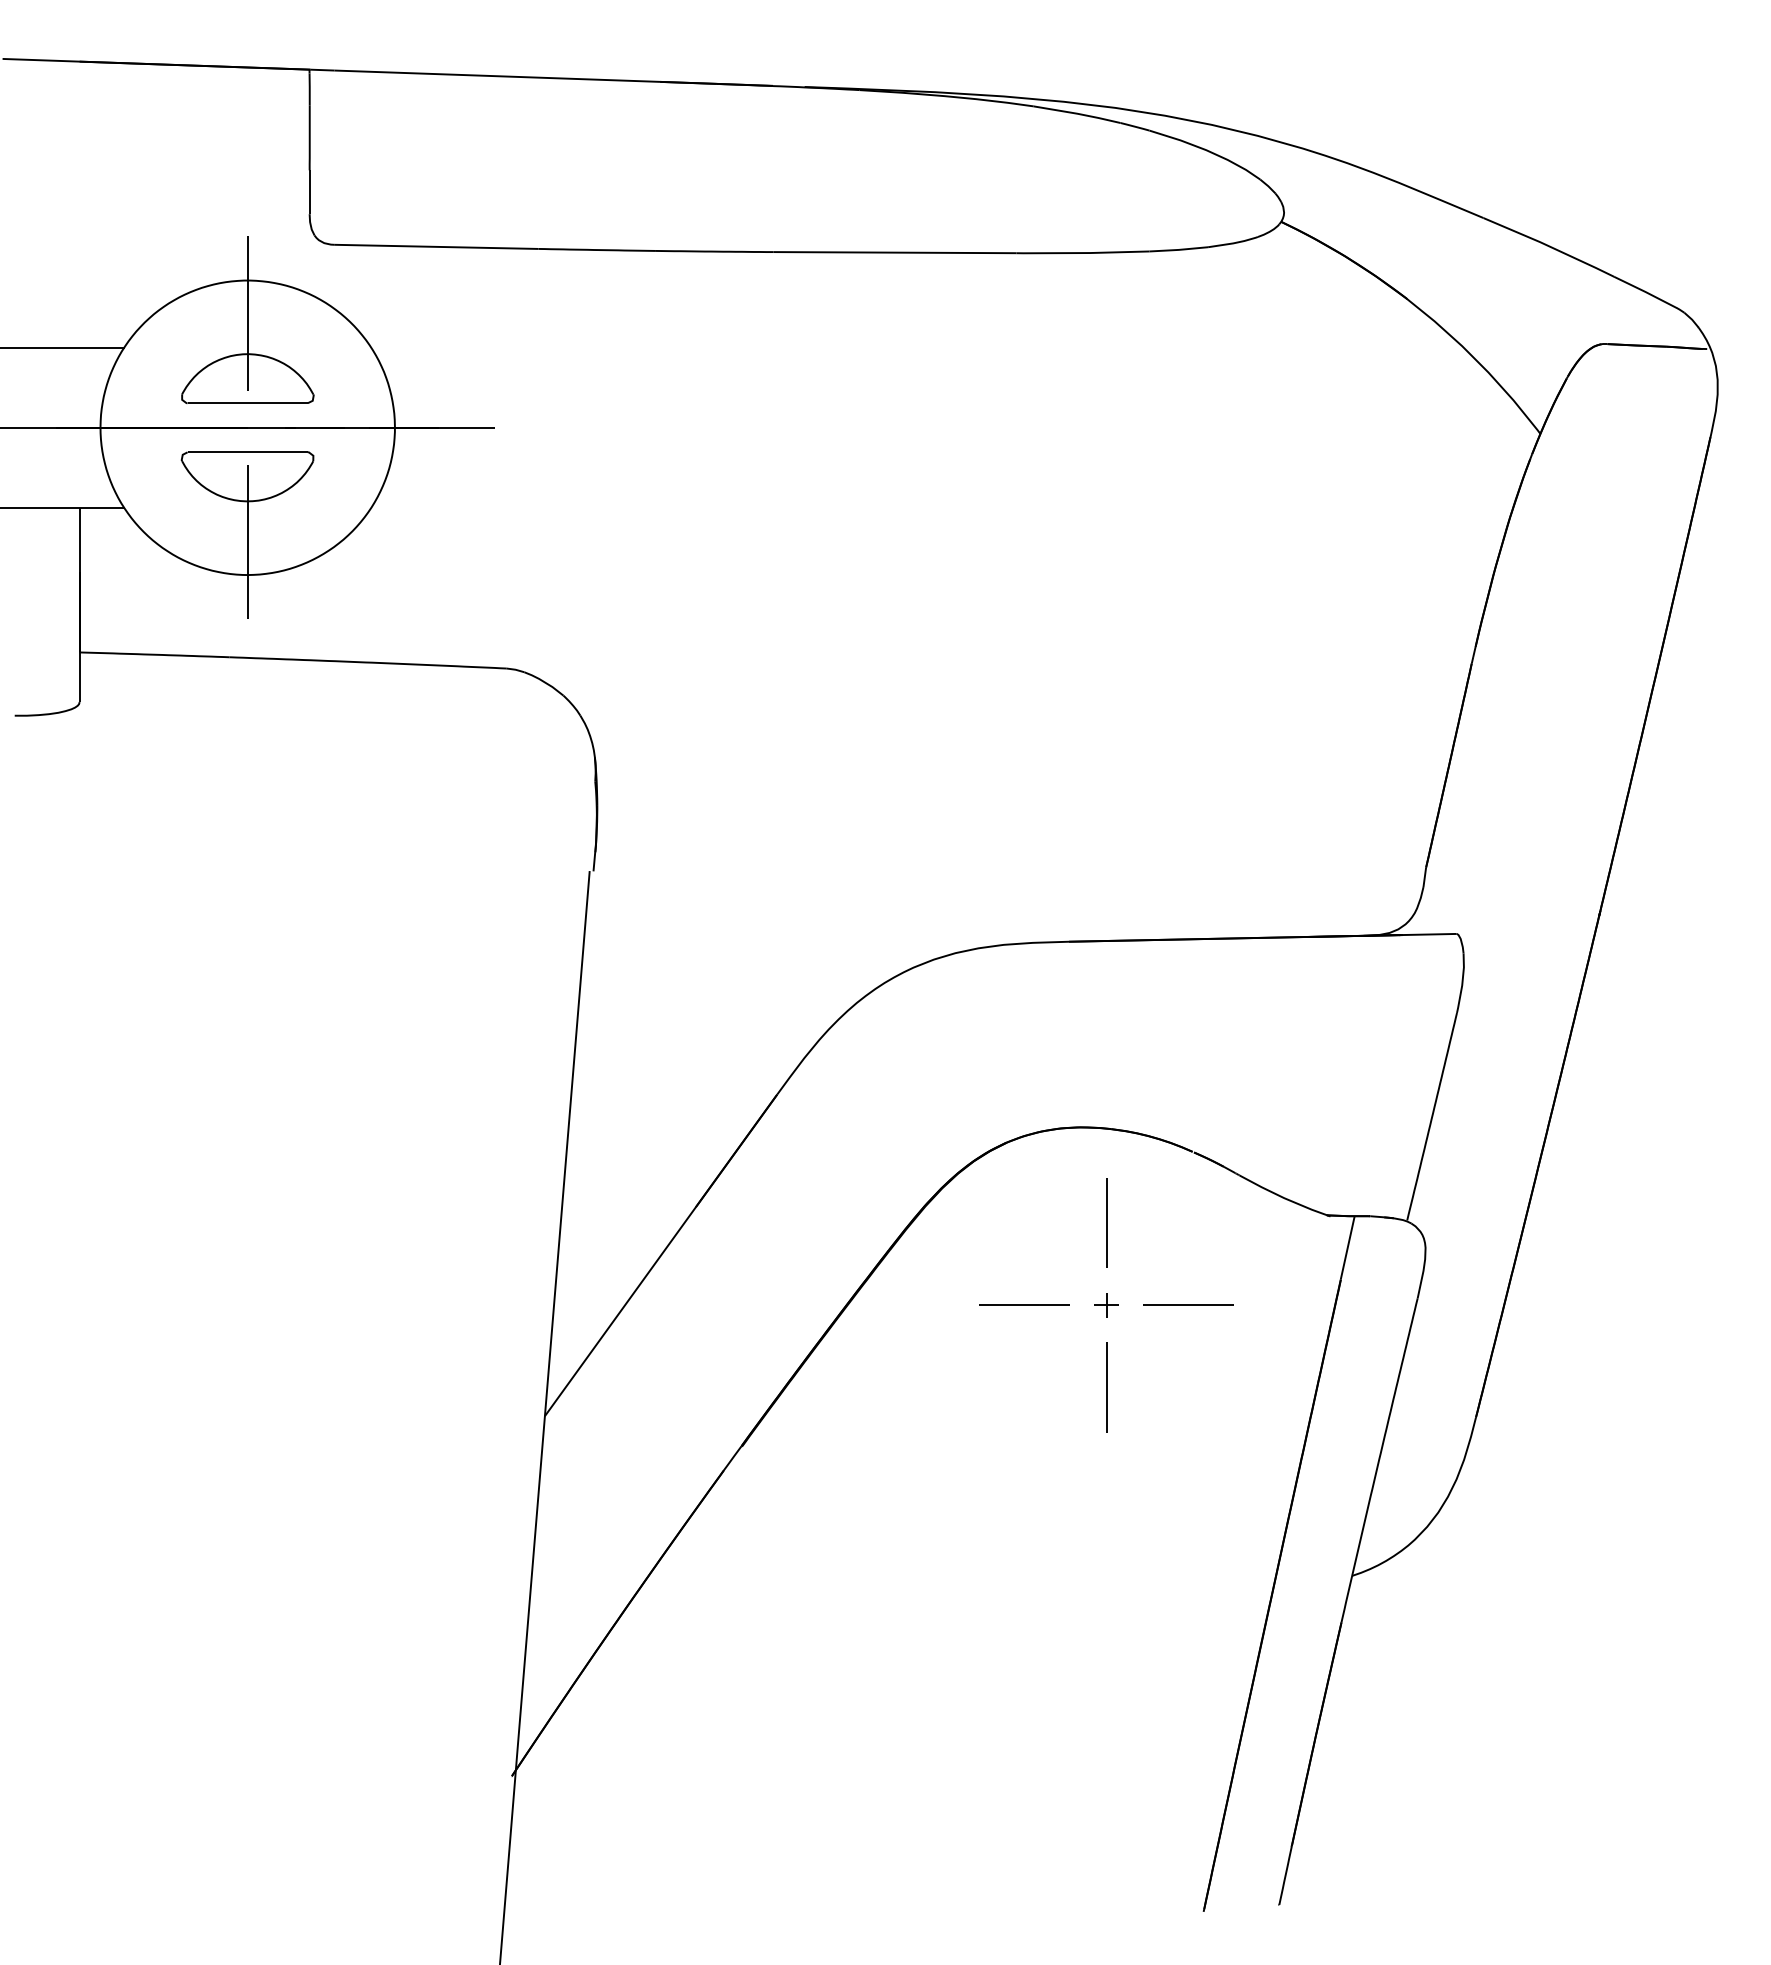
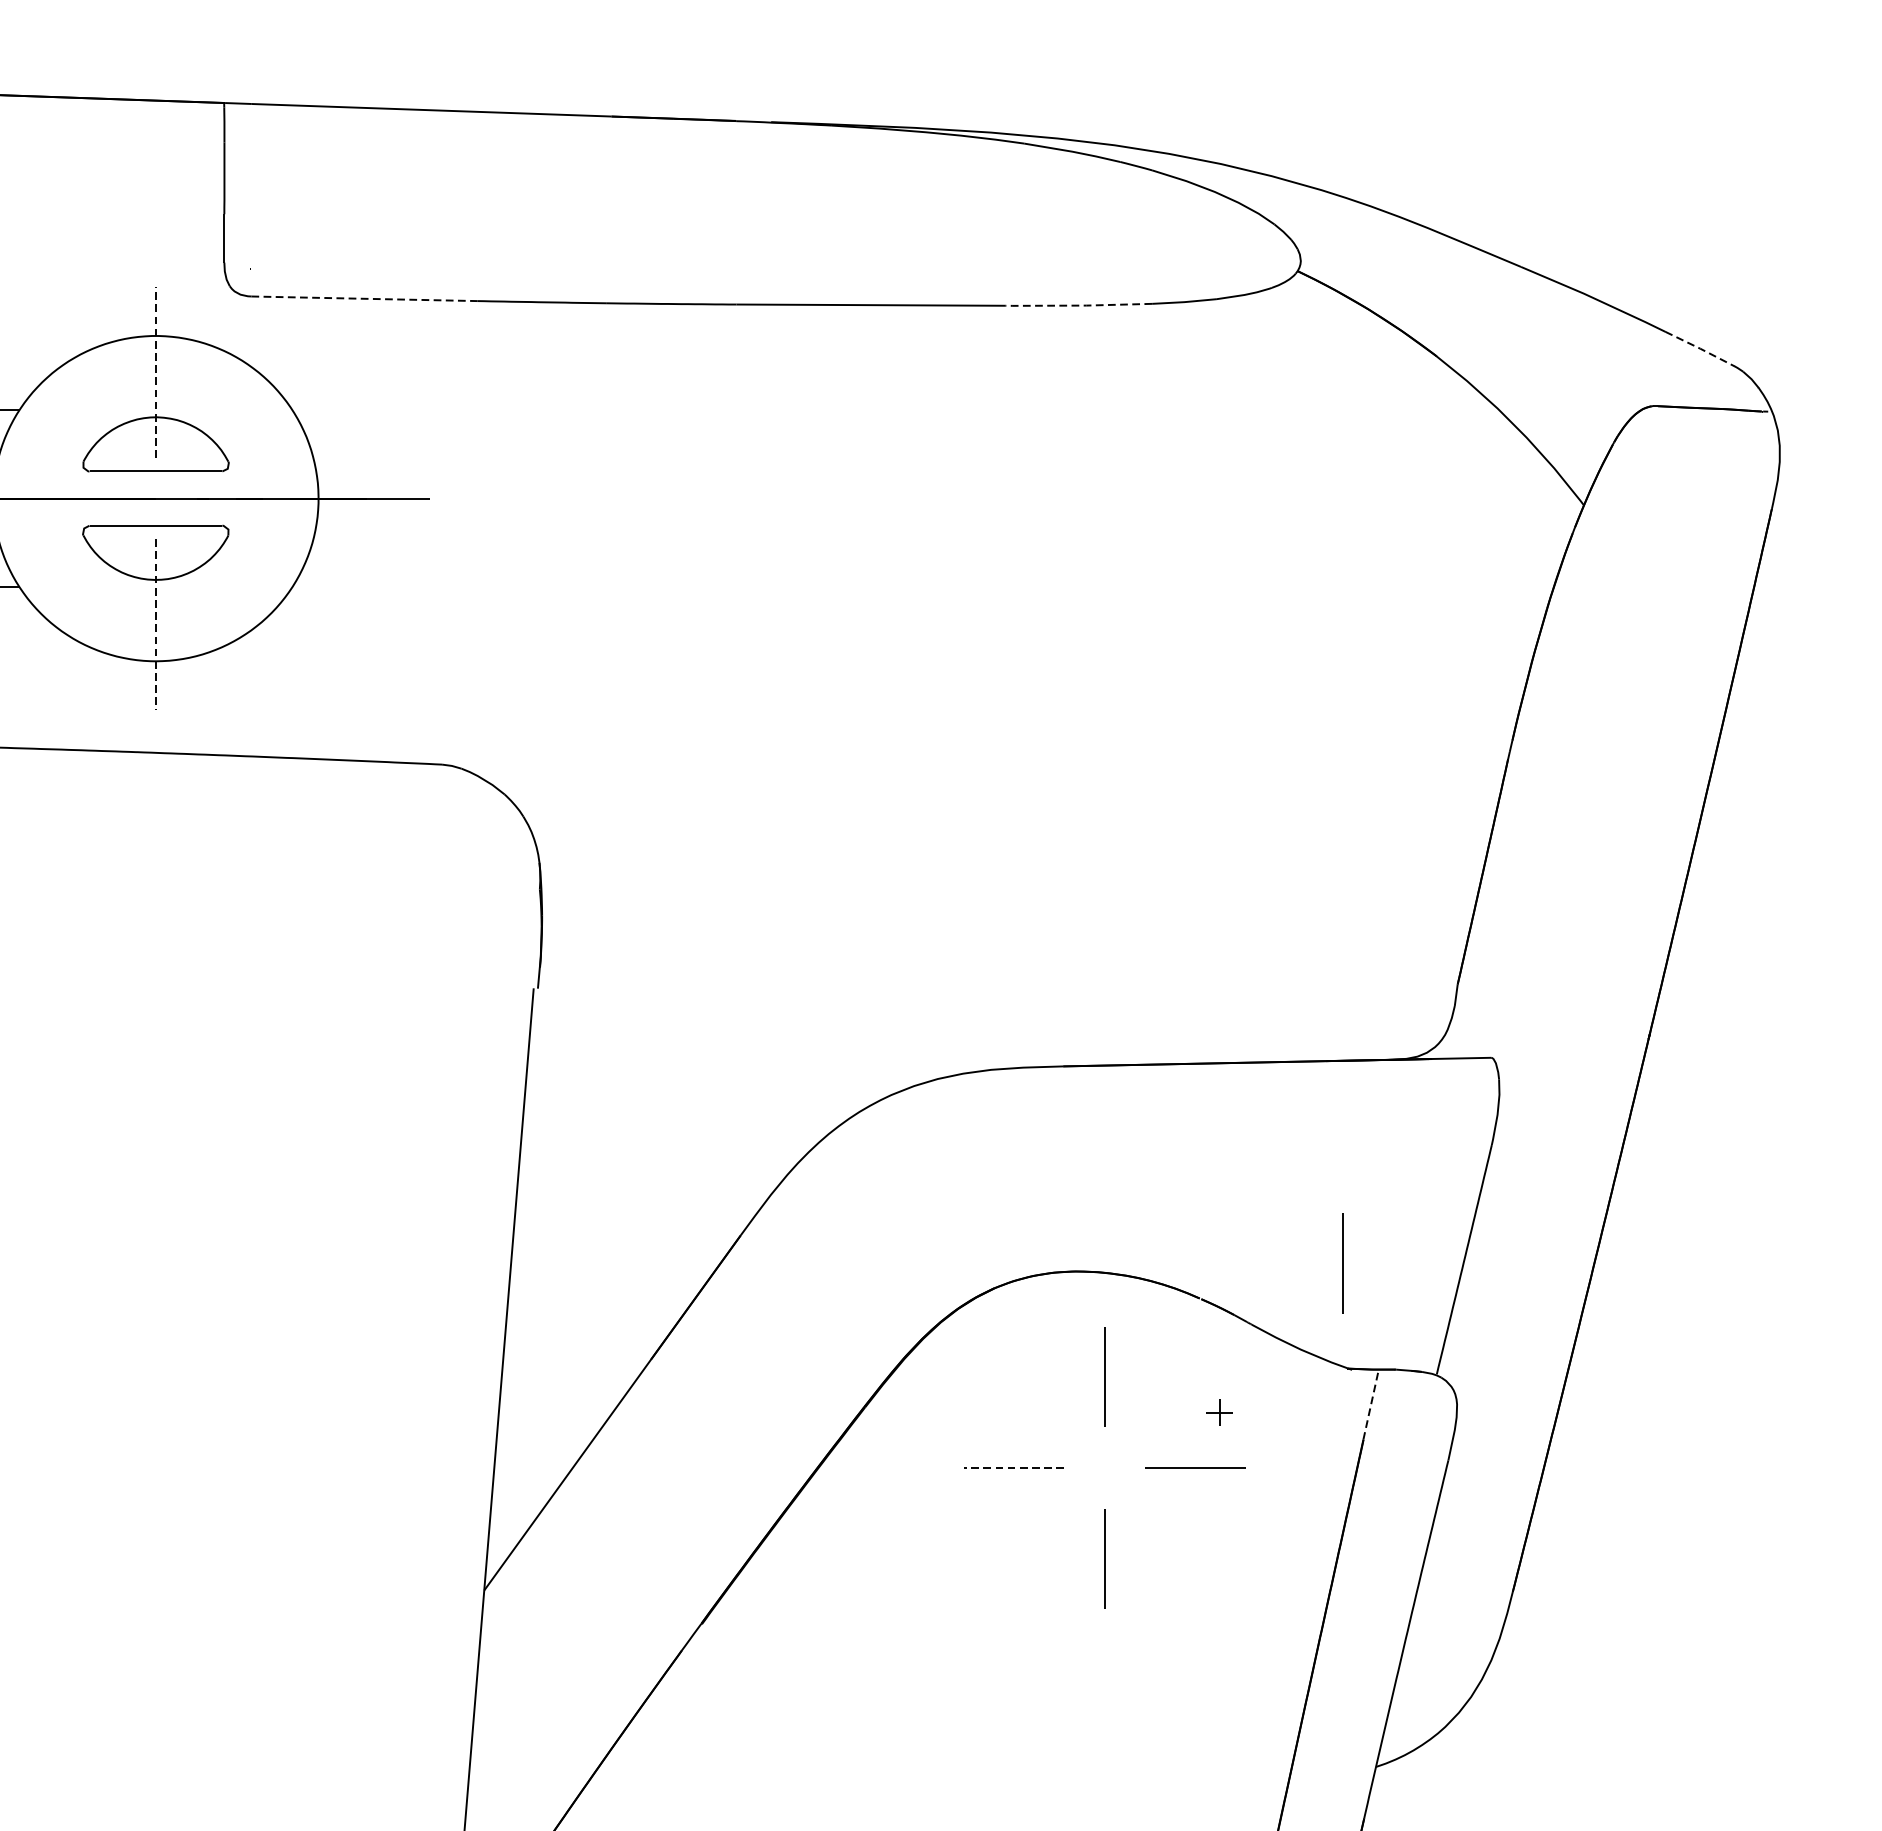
line: (436, 246) -> (364, 298), solid -> dashed
line: (1083, 253) -> (1079, 306), solid -> dashed
line: (1645, 292) -> (1700, 349), solid -> dashed
line: (247, 313) -> (155, 372), solid -> dashed
line: (247, 542) -> (155, 625), solid -> dashed
line: (1322, 1119) -> (1343, 1262), added
line: (1347, 1247) -> (1370, 1404), solid -> dashed
line: (1023, 1305) -> (1012, 1468), solid -> dashed
part: (1106, 1305) -> (1219, 1413), moved

